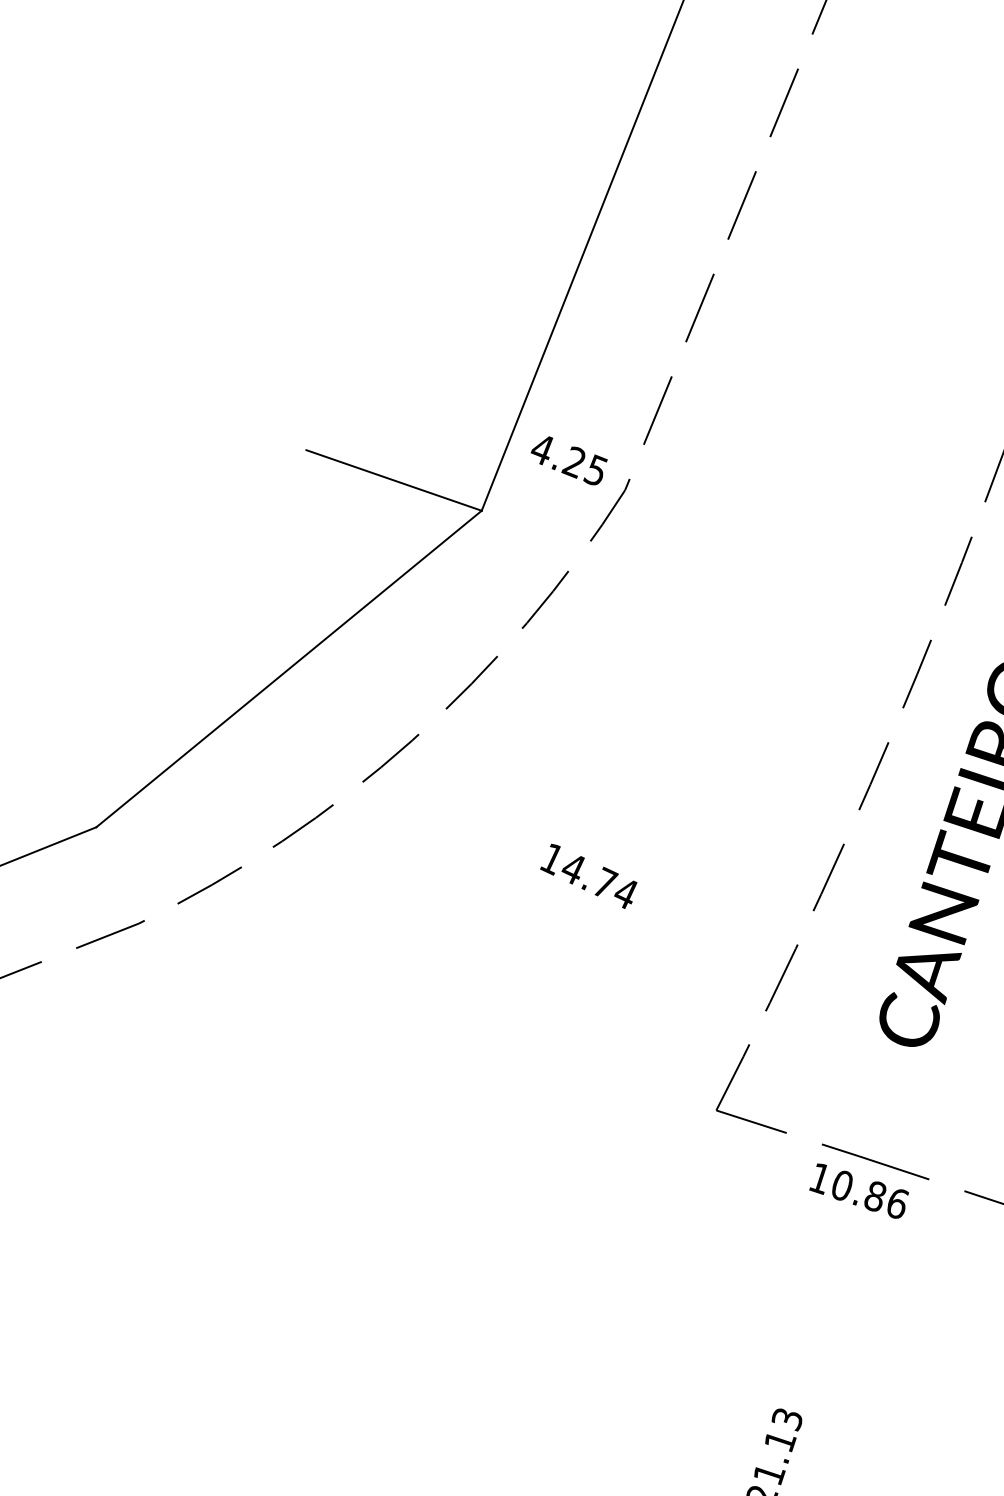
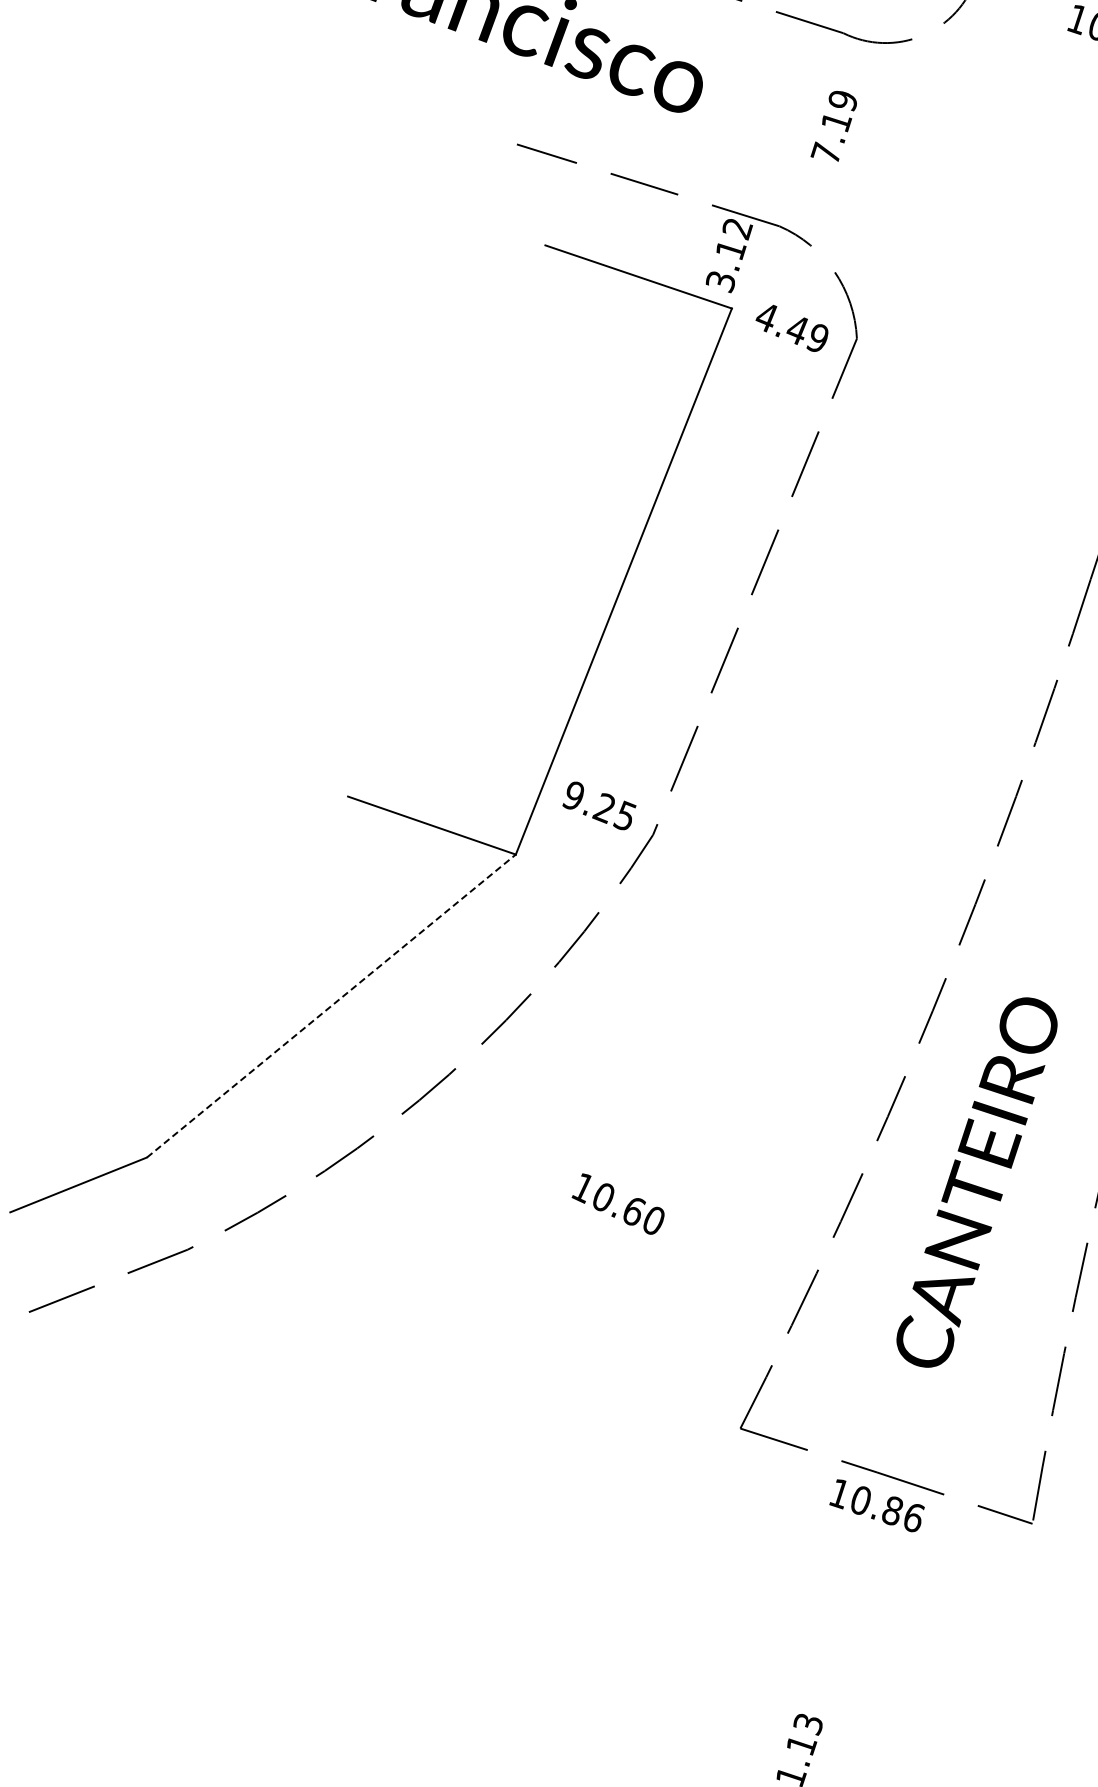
text: (541, 449) -> (573, 795), 4.25 -> 9.25
line: (289, 669) -> (331, 1006), solid -> dashed
text: (599, 881) -> (628, 1209), 14.74 -> 10.60

